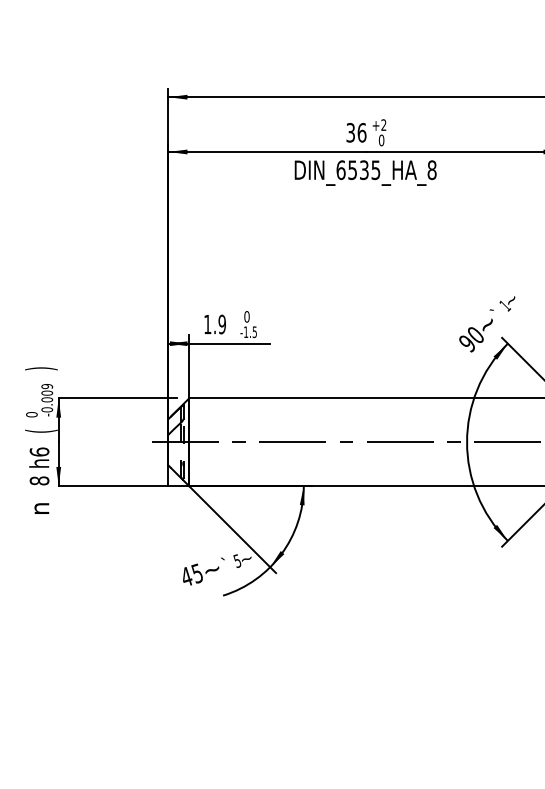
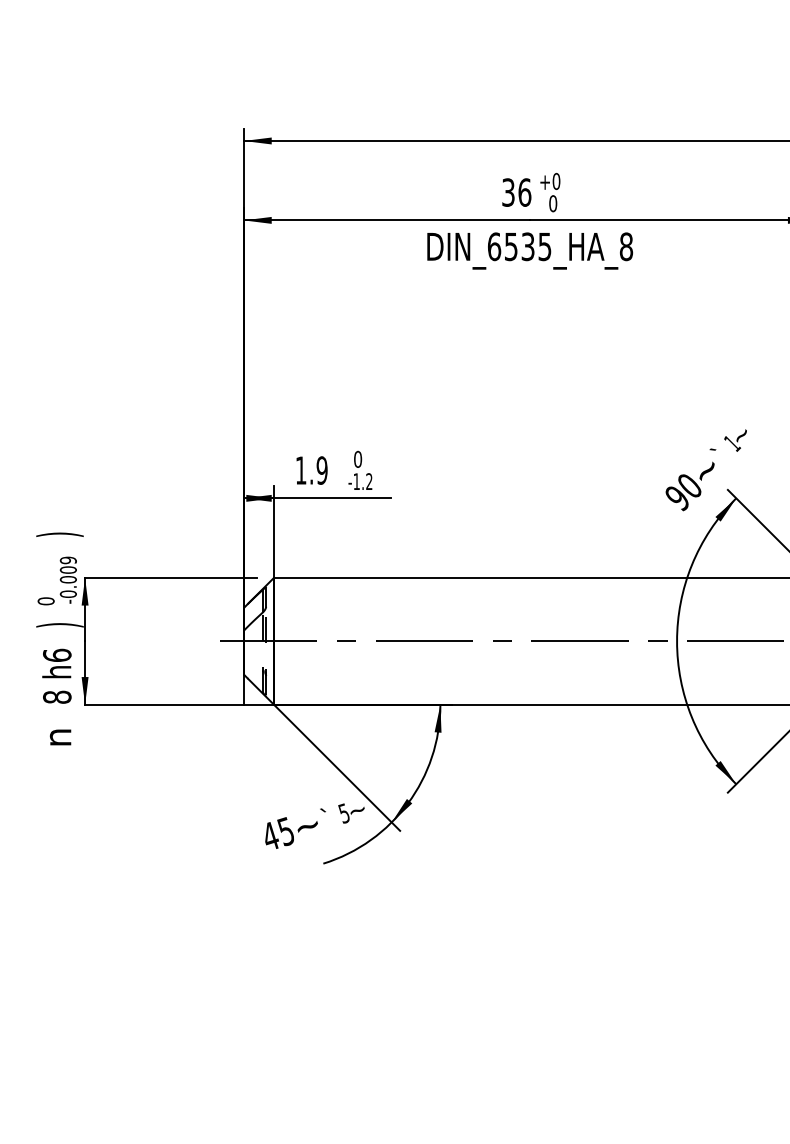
text: (383, 124) -> (555, 180), +2 -> +0
text: (254, 332) -> (368, 482), -1.5 -> -1.2
text: (41, 430) -> (60, 624), ( -> )

